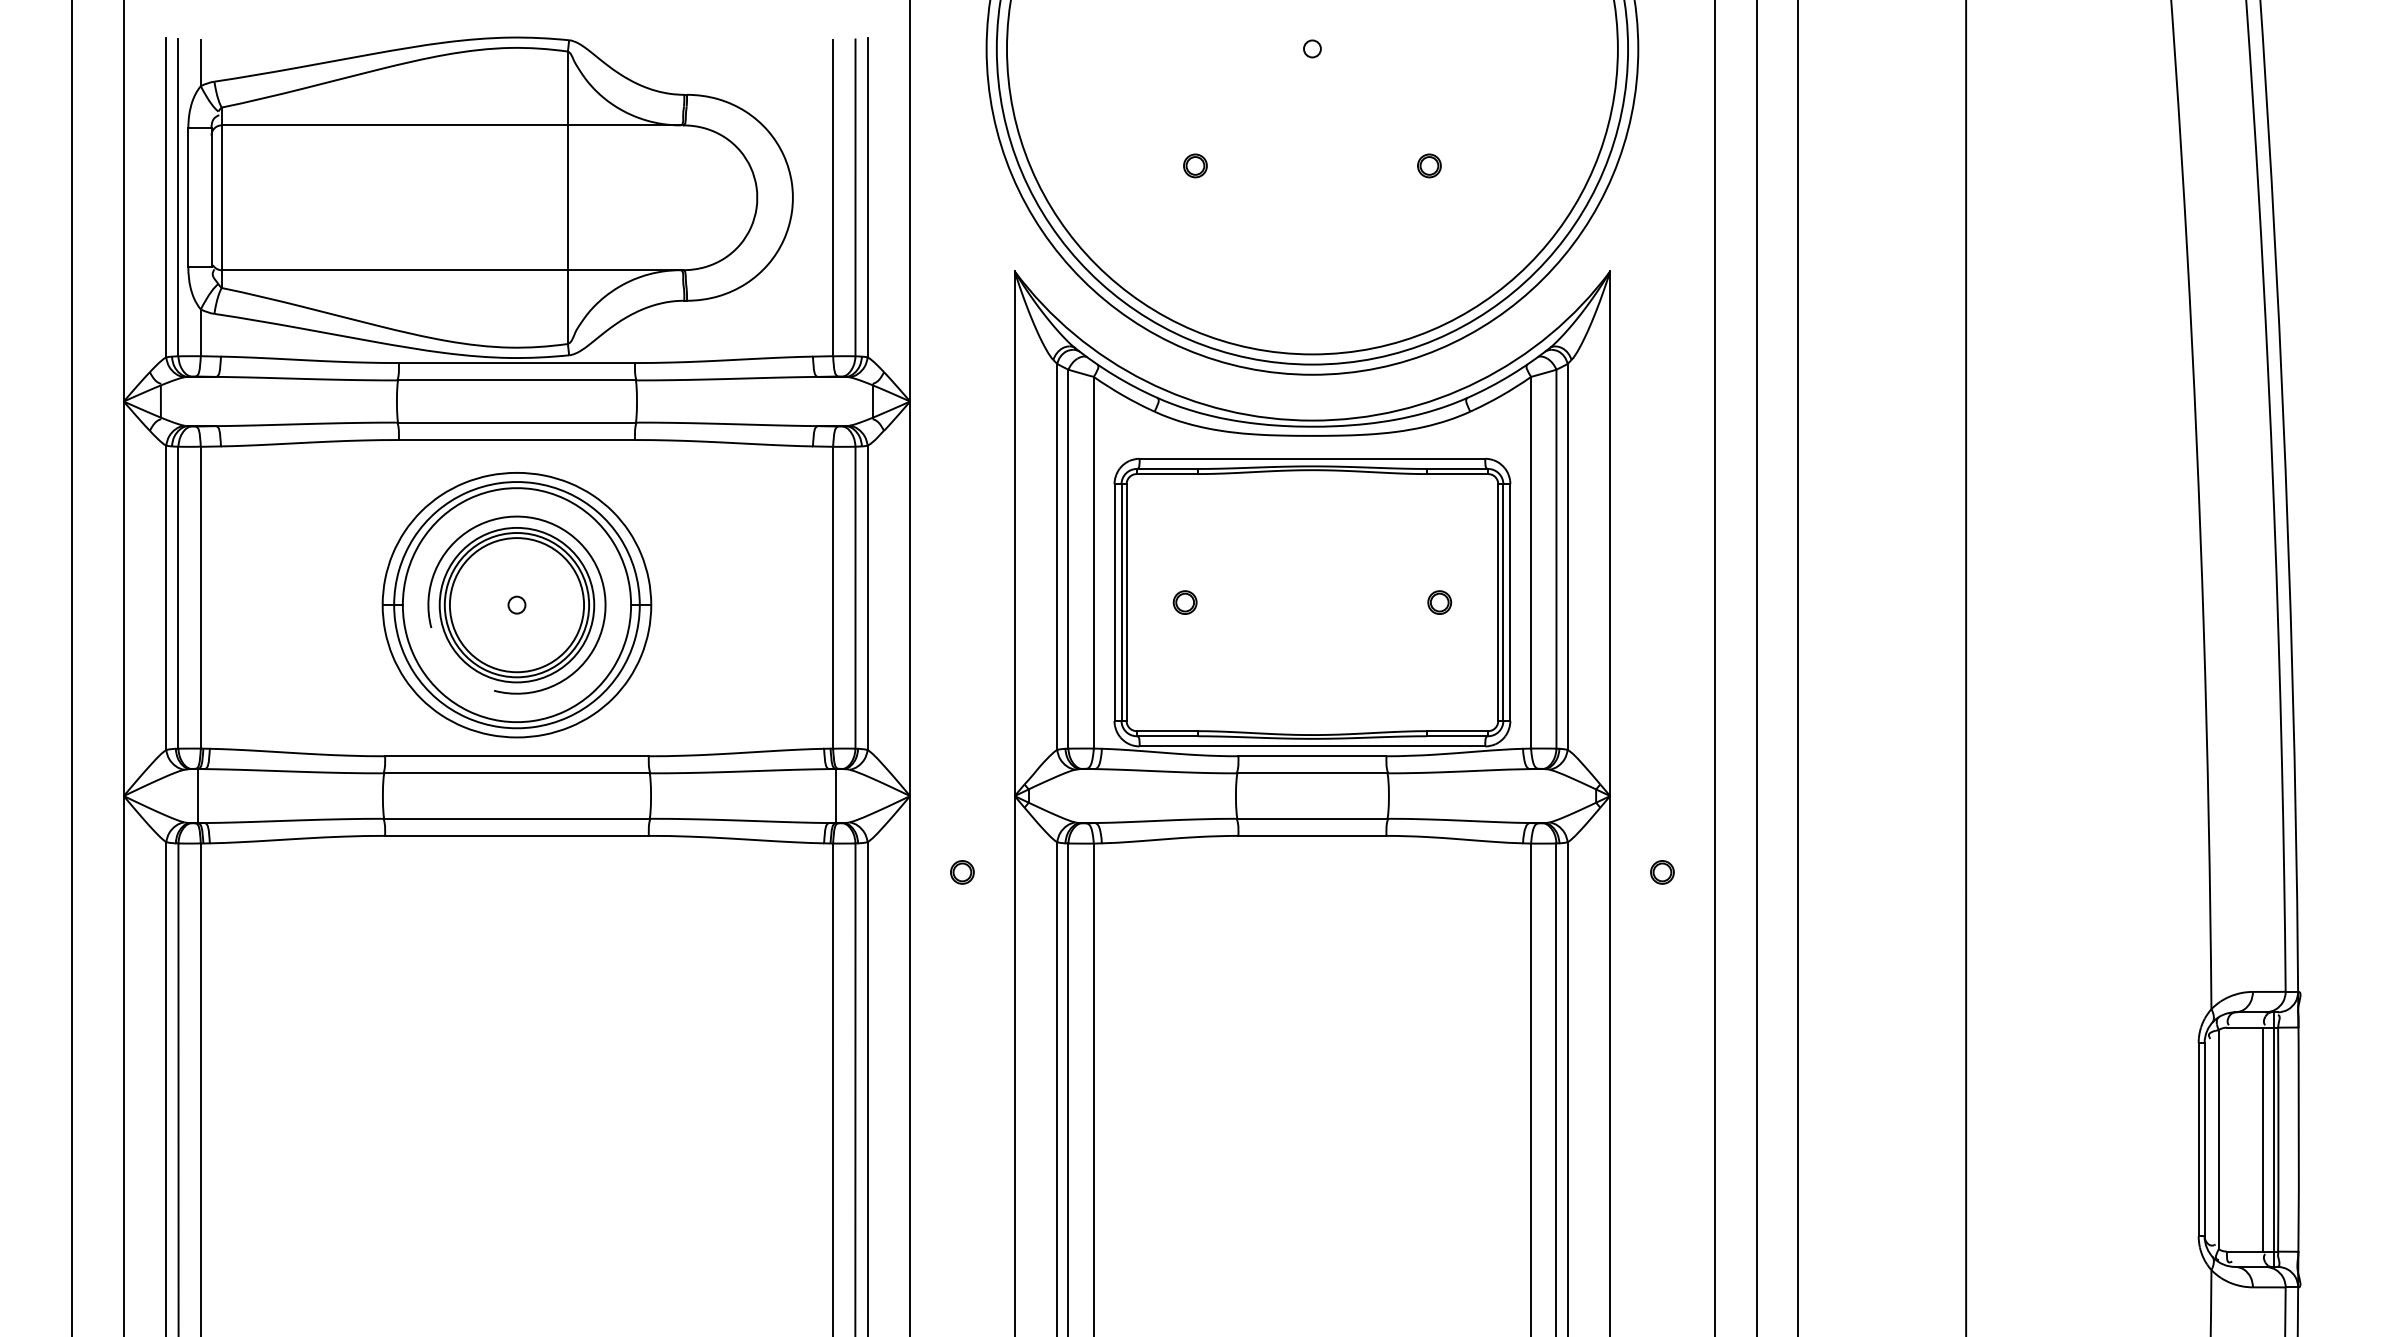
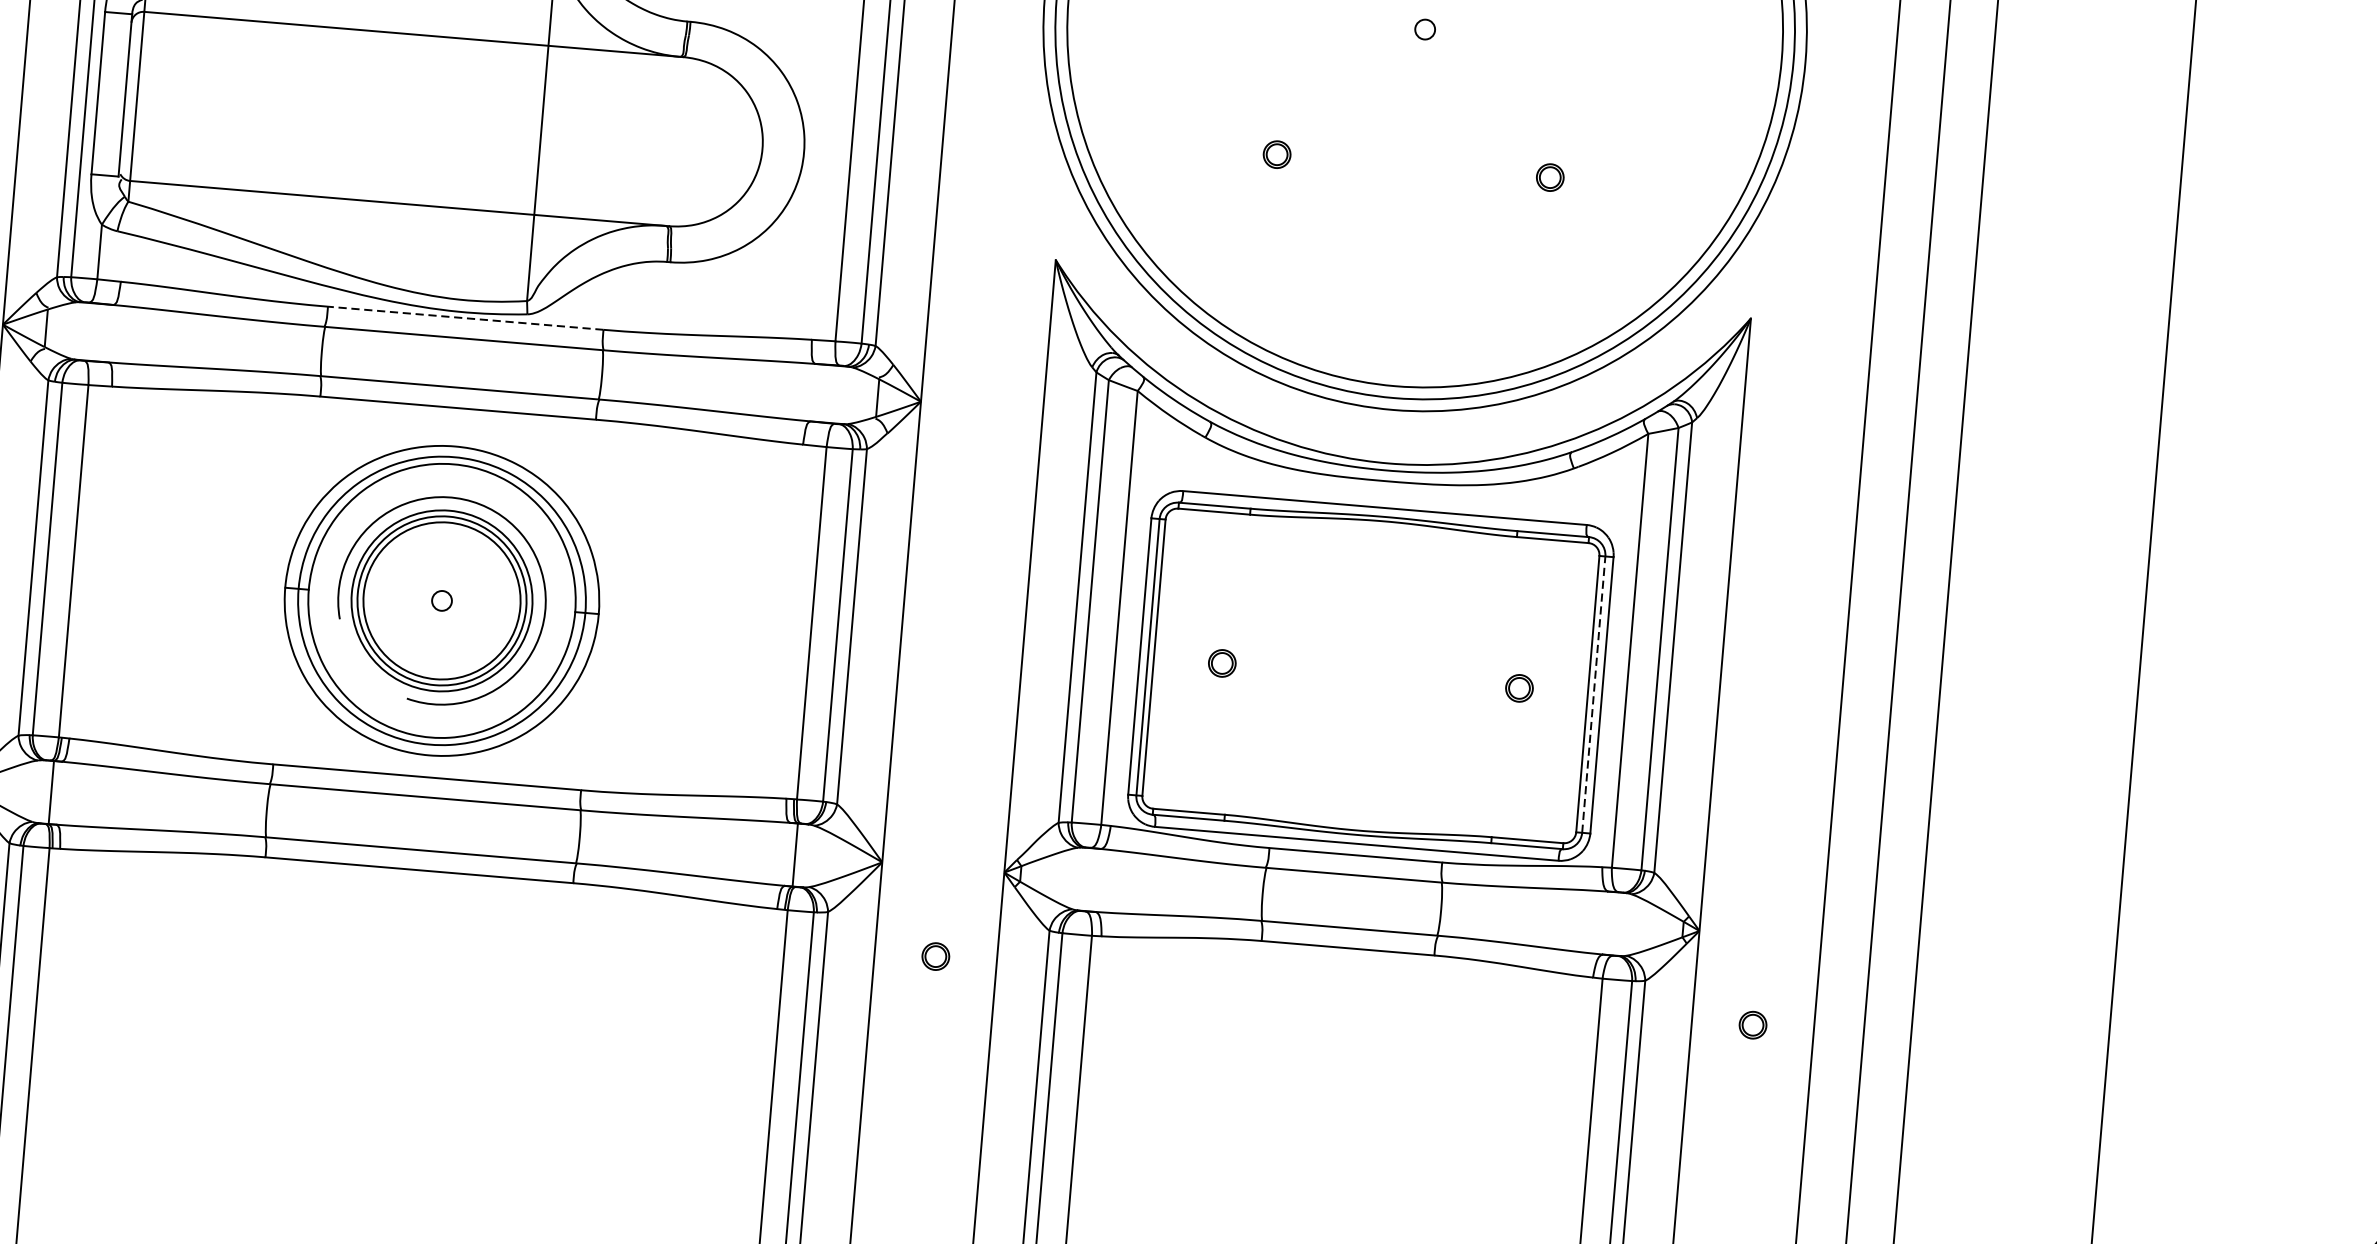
line: (516, 363) -> (465, 318), solid -> dashed
line: (1503, 602) -> (1593, 694), solid -> dashed

